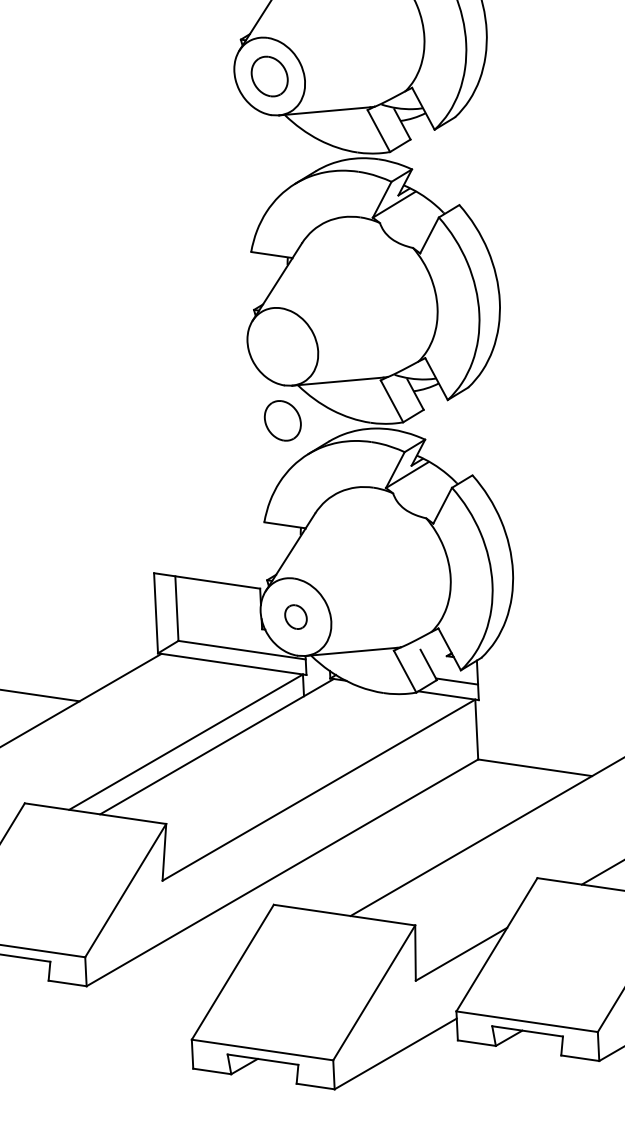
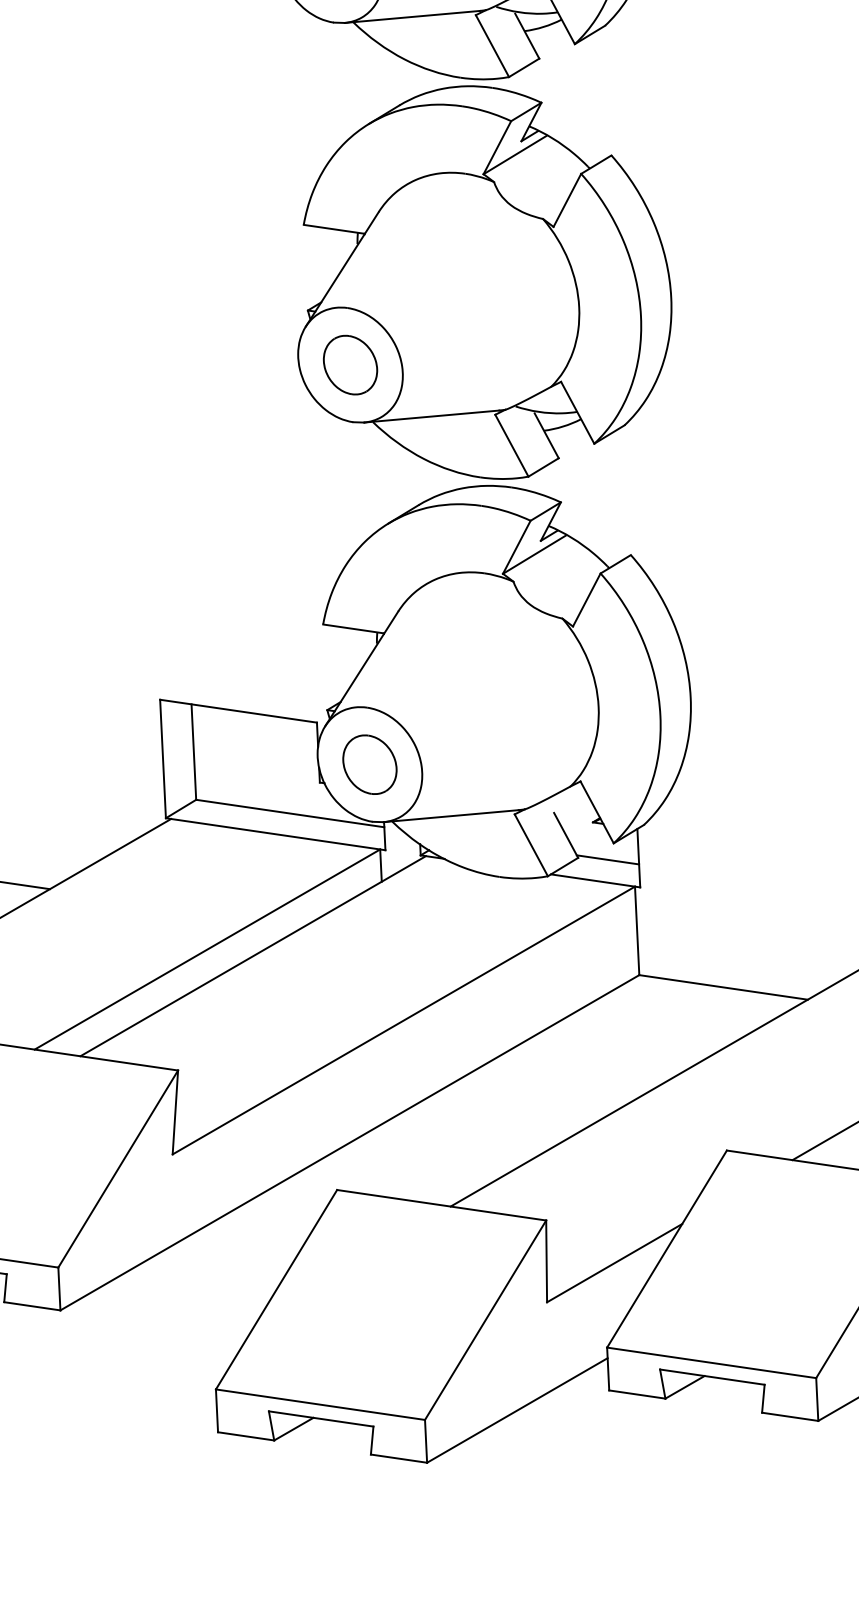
part: (282, 420) -> (349, 364), moved
part: (295, 616) -> (369, 763), size x1.67

